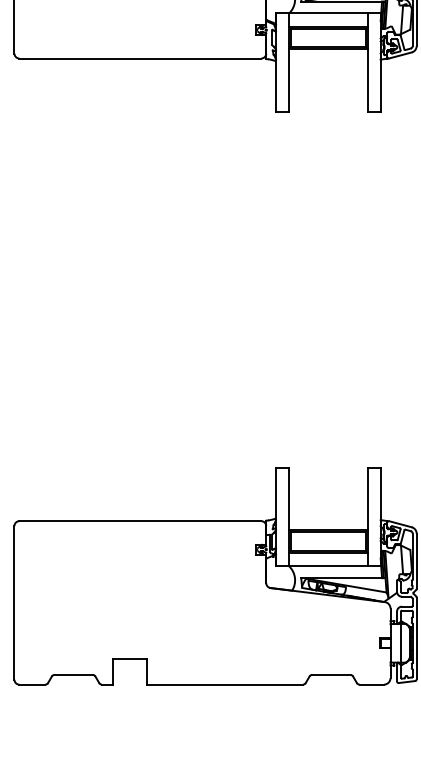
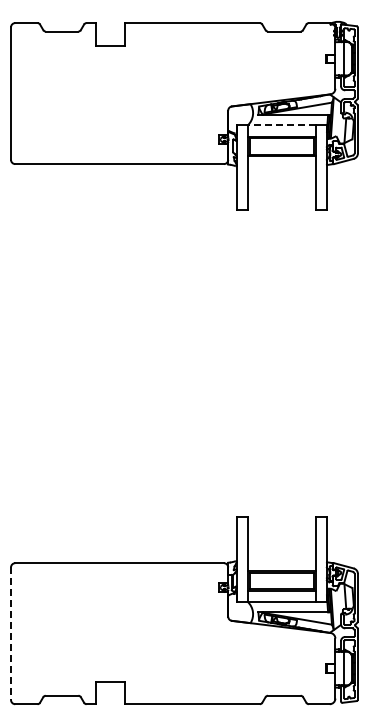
line: (328, 13) -> (281, 125), solid -> dashed
line: (15, 603) -> (11, 634), solid -> dashed

